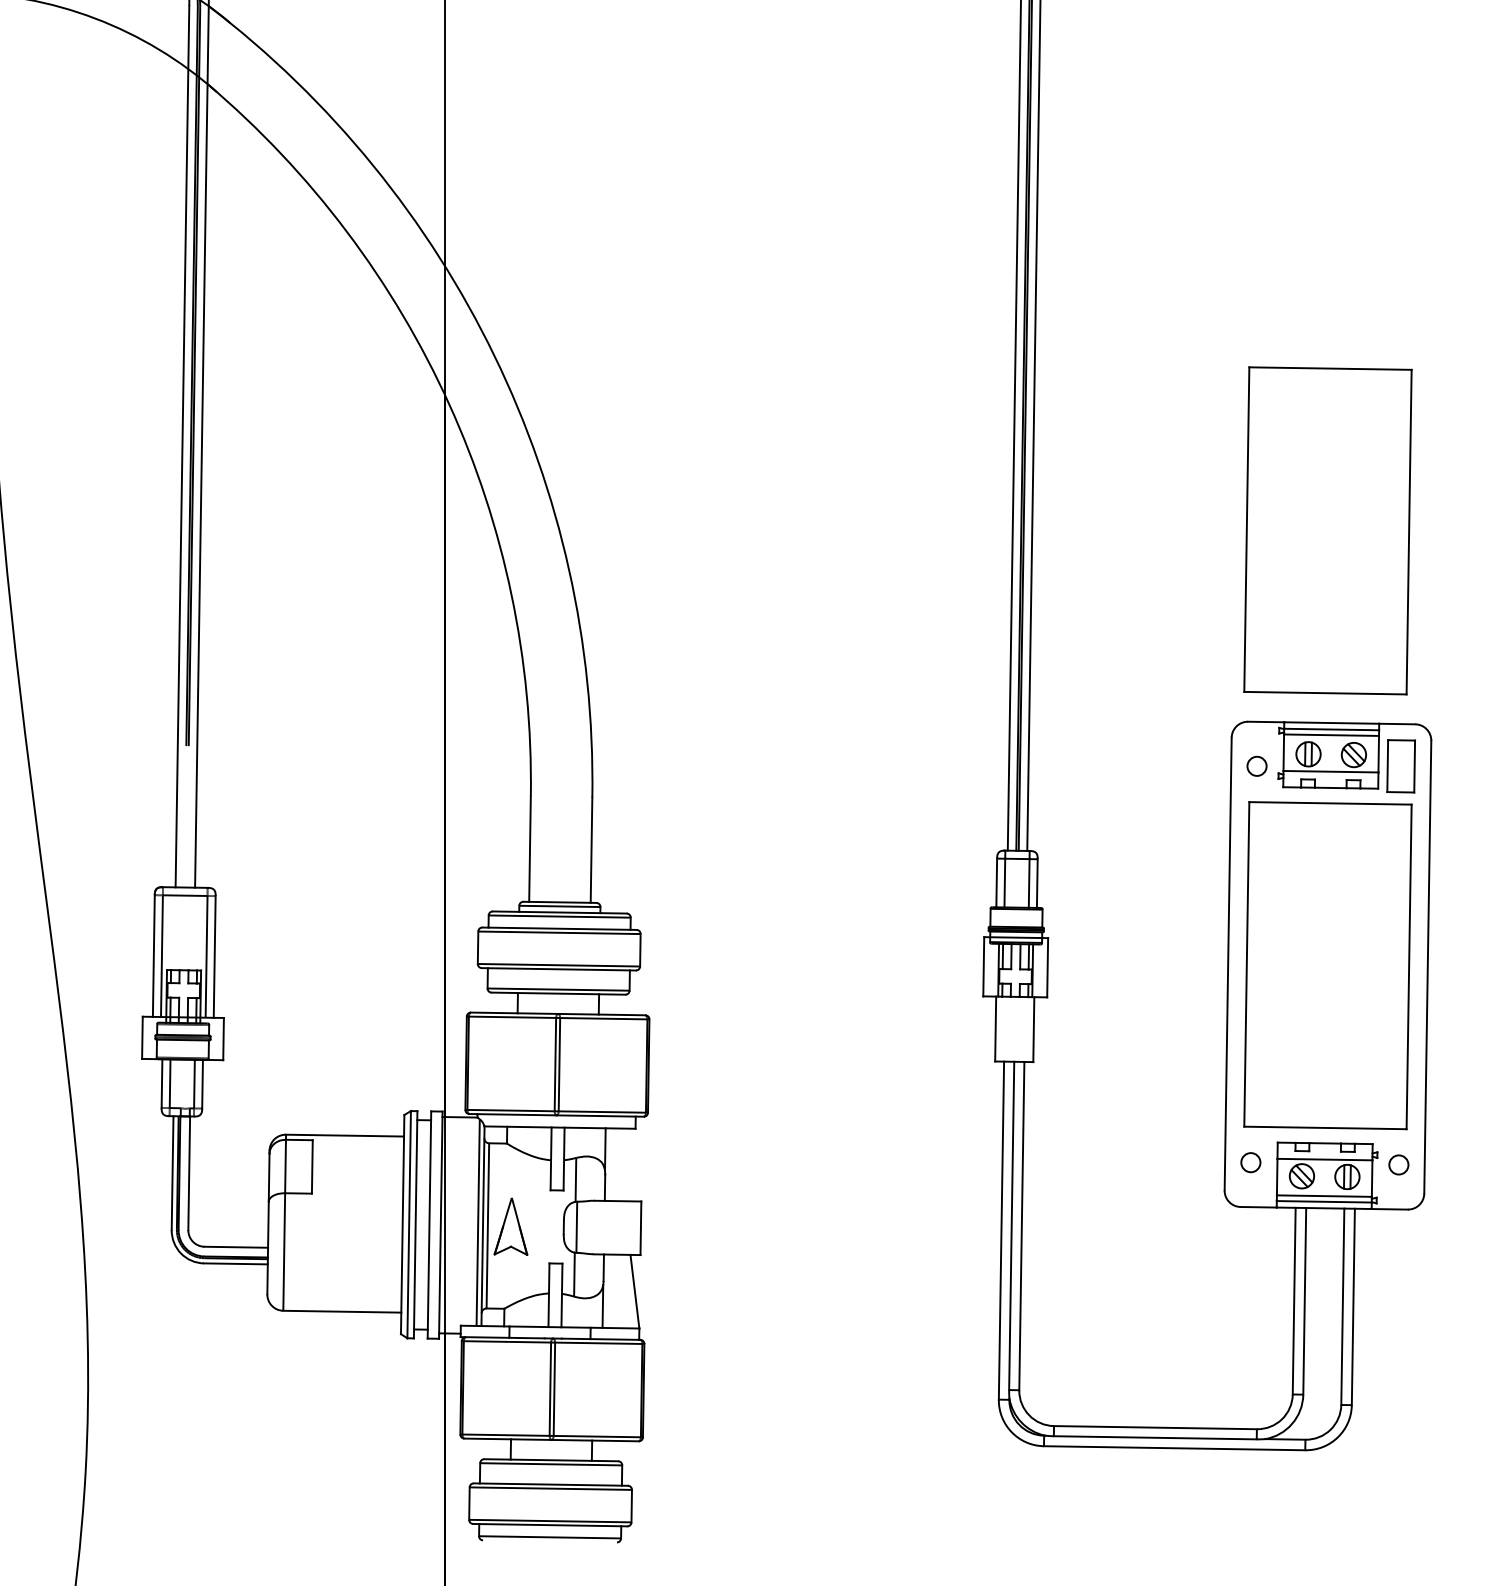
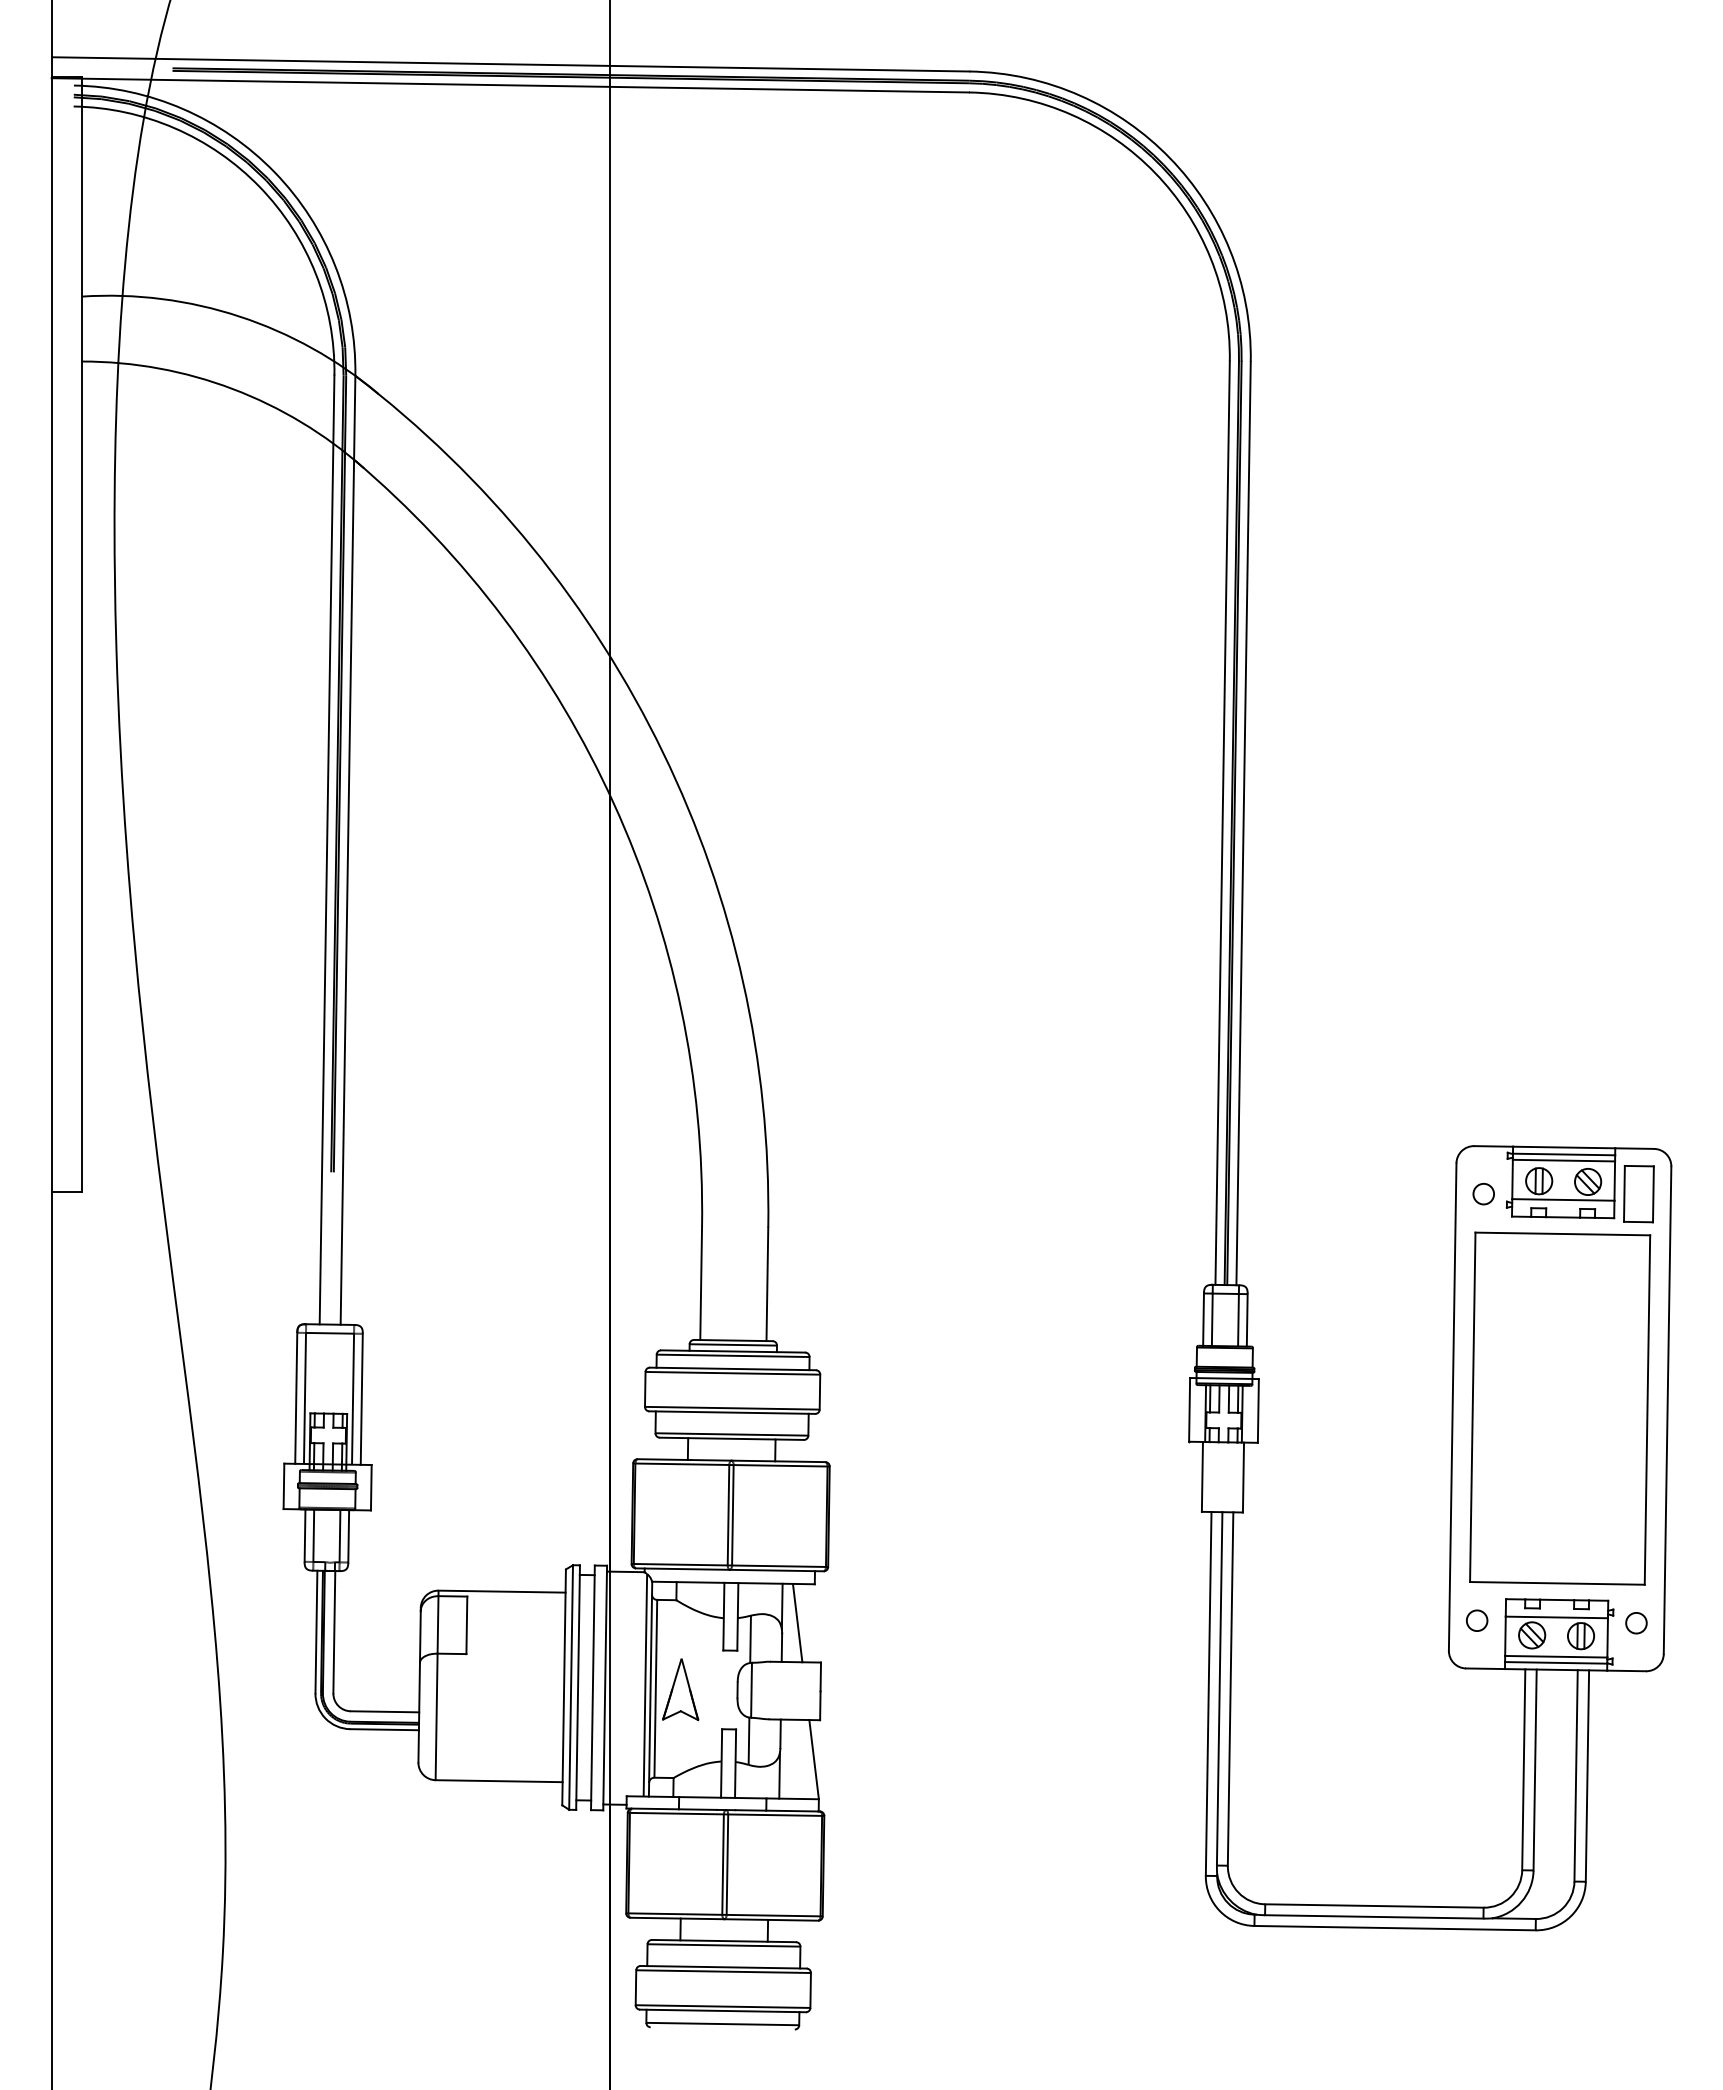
part: (1328, 530) -> (1560, 940), removed
line: (619, 1164) -> (797, 1622), added

